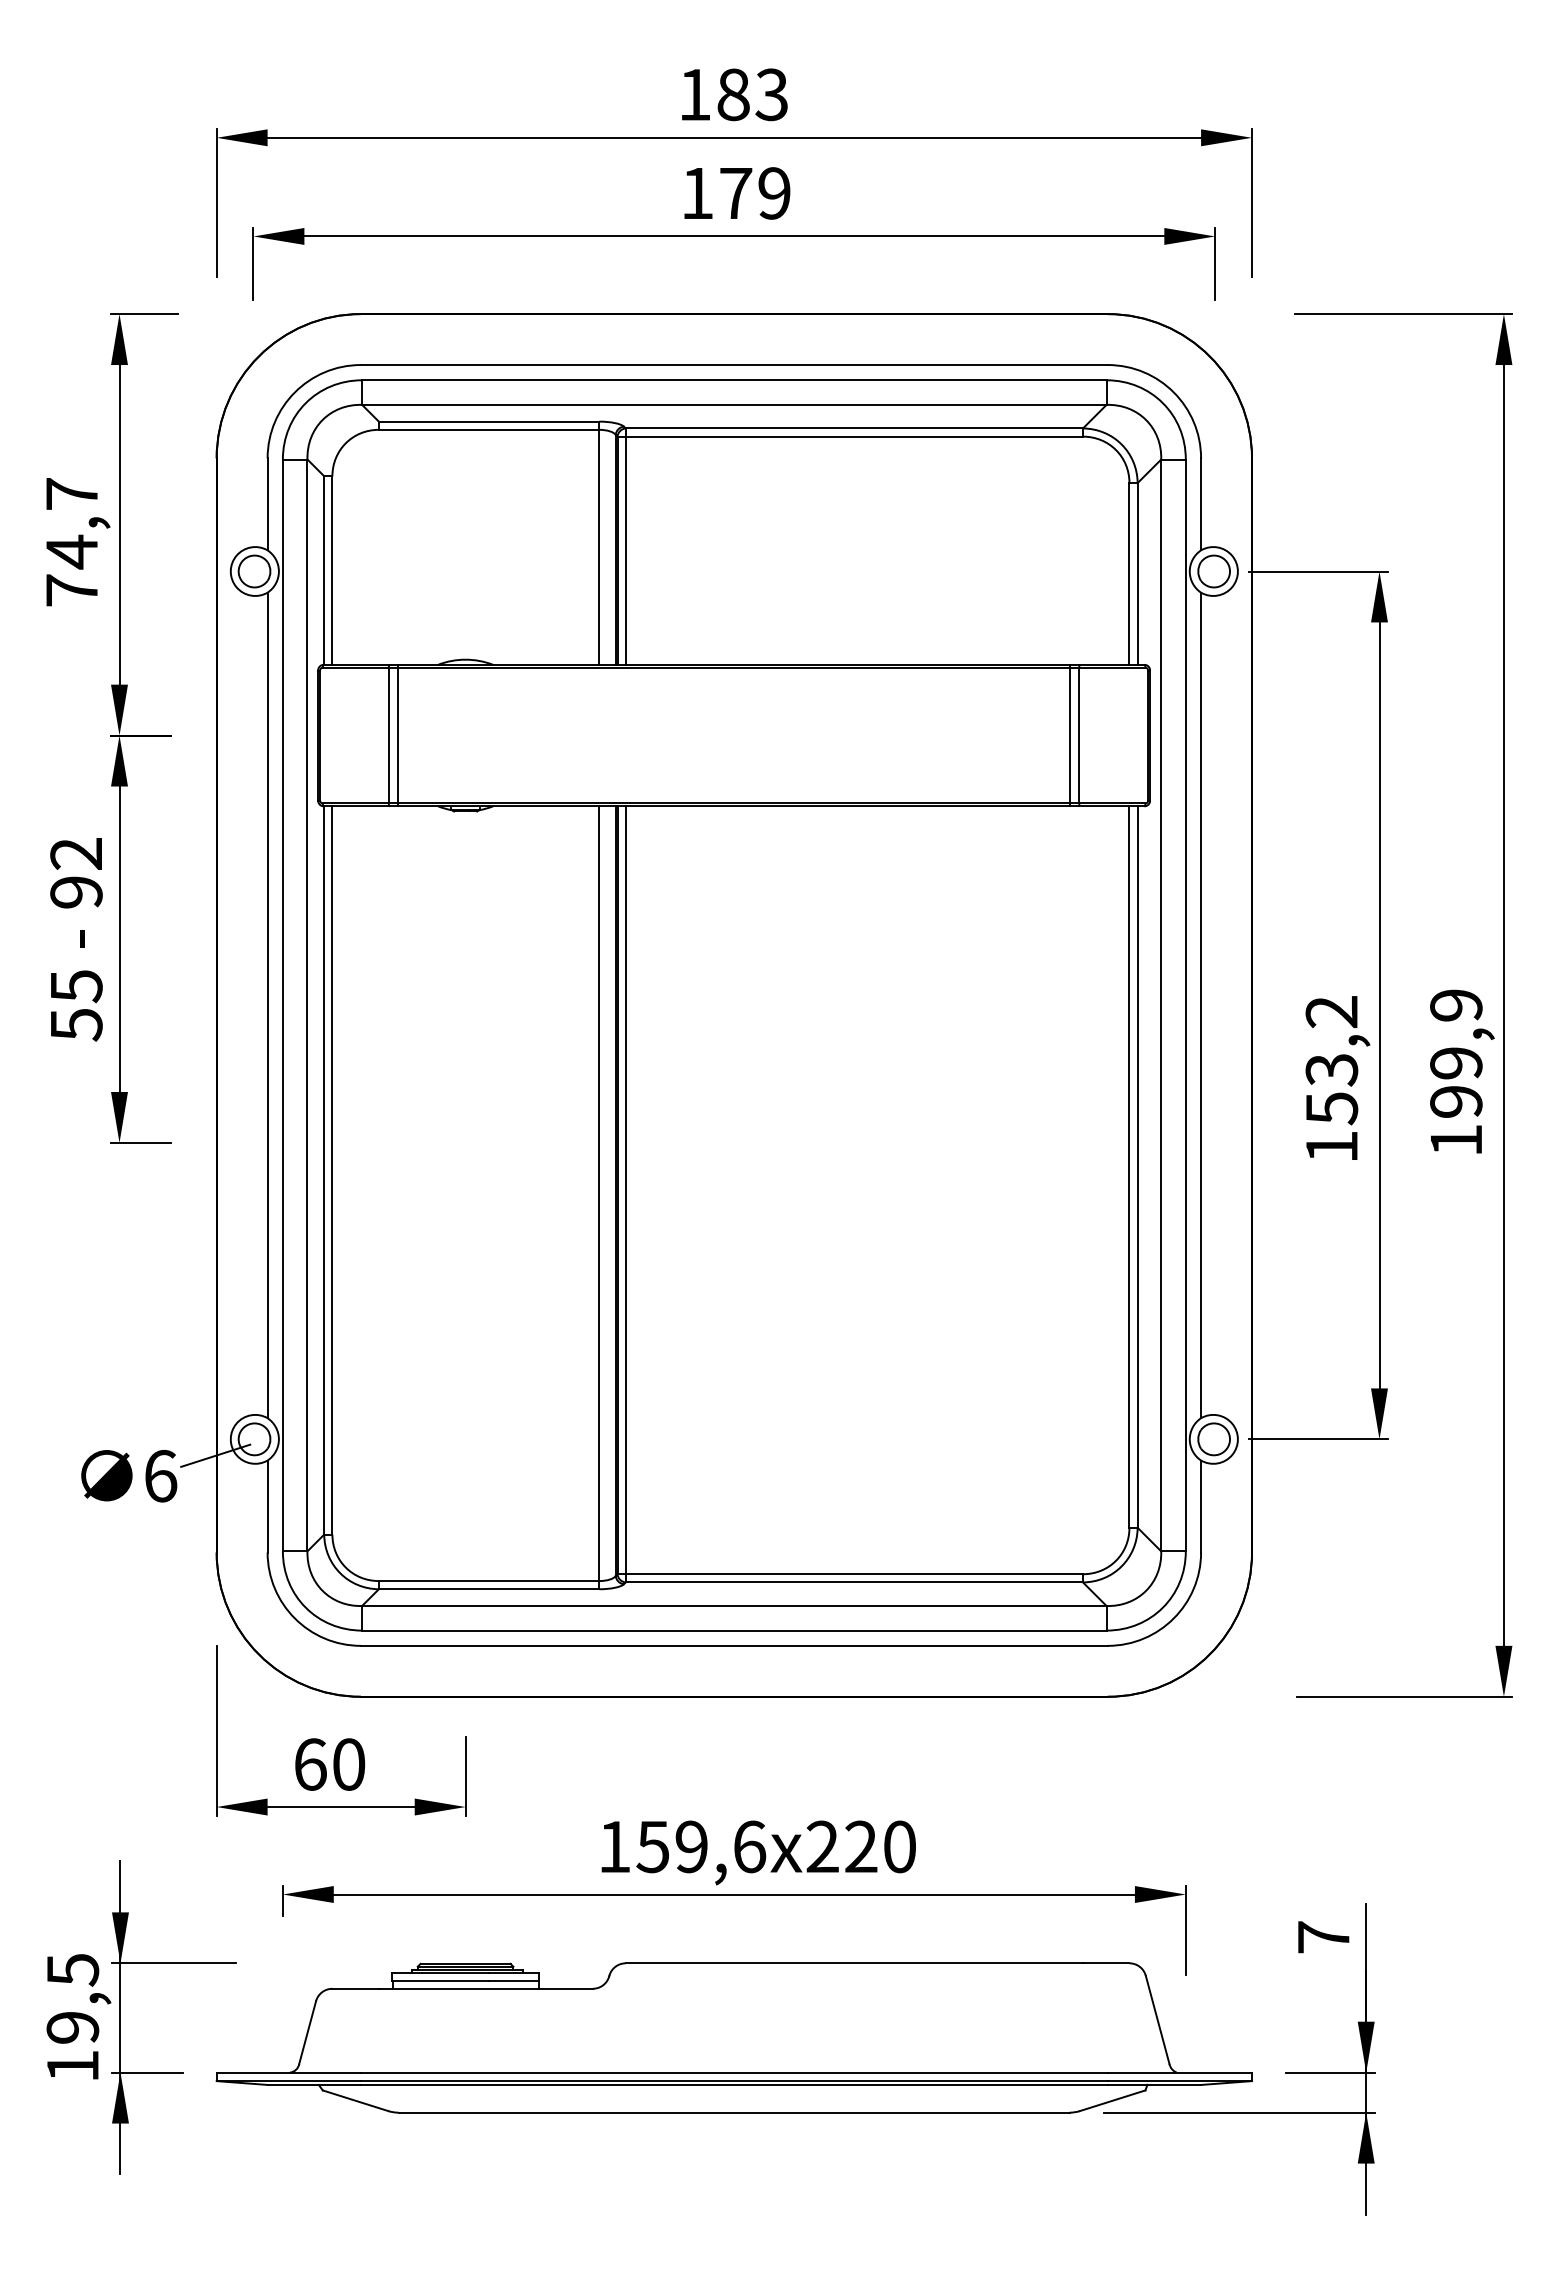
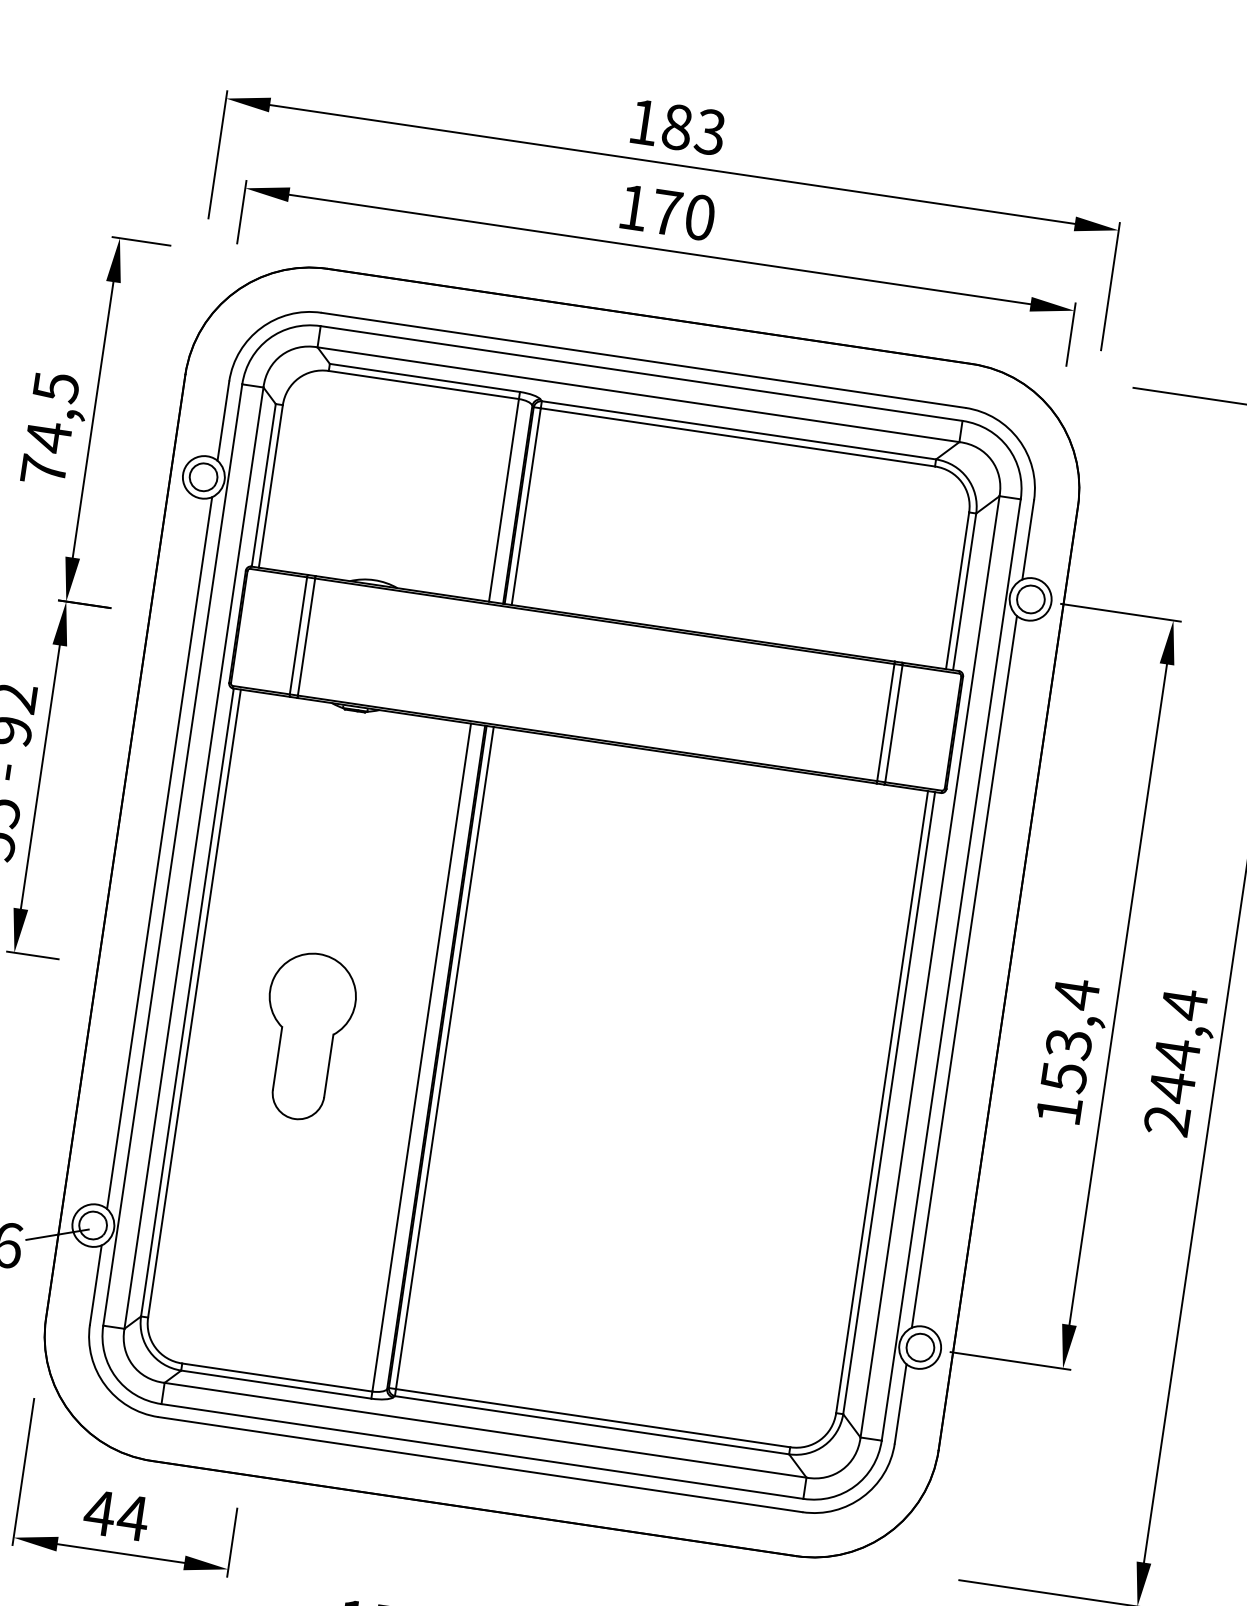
text: (774, 193) -> (700, 217), 179 -> 170
text: (72, 494) -> (56, 387), 74,7 -> 74,5
text: (1331, 1011) -> (1076, 993), 153,2 -> 153,4
text: (1456, 1072) -> (1176, 1062), 199,9 -> 244,4
part: (465, 1188) -> (306, 1036), added
text: (329, 1764) -> (116, 1515), 60 -> 44

